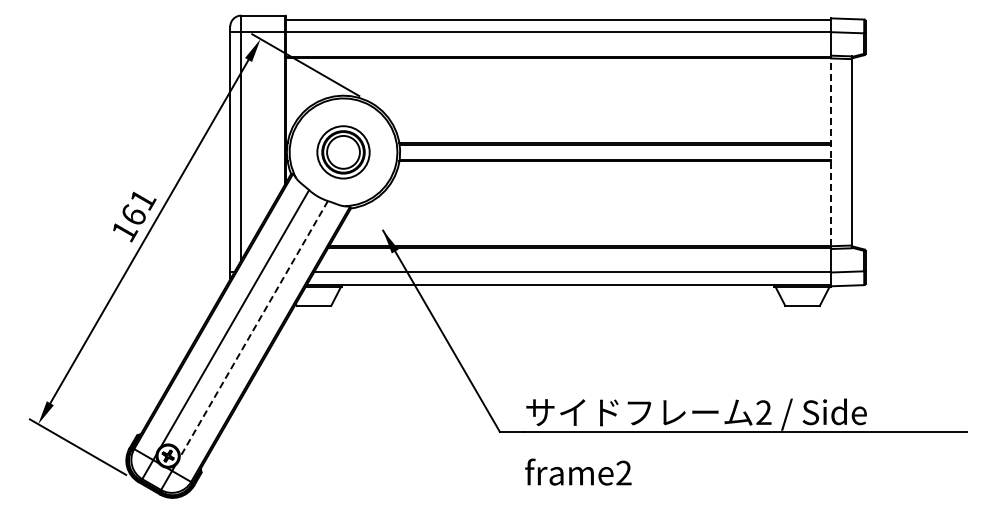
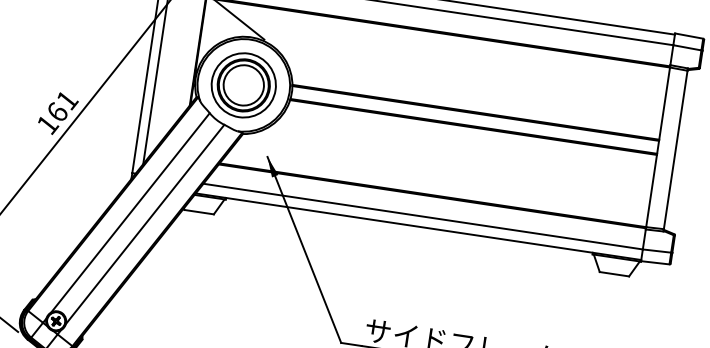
part: (343, 152) -> (243, 85), size x1.43
line: (831, 152) -> (658, 147), dashed -> solid
line: (253, 329) -> (144, 224), dashed -> solid

